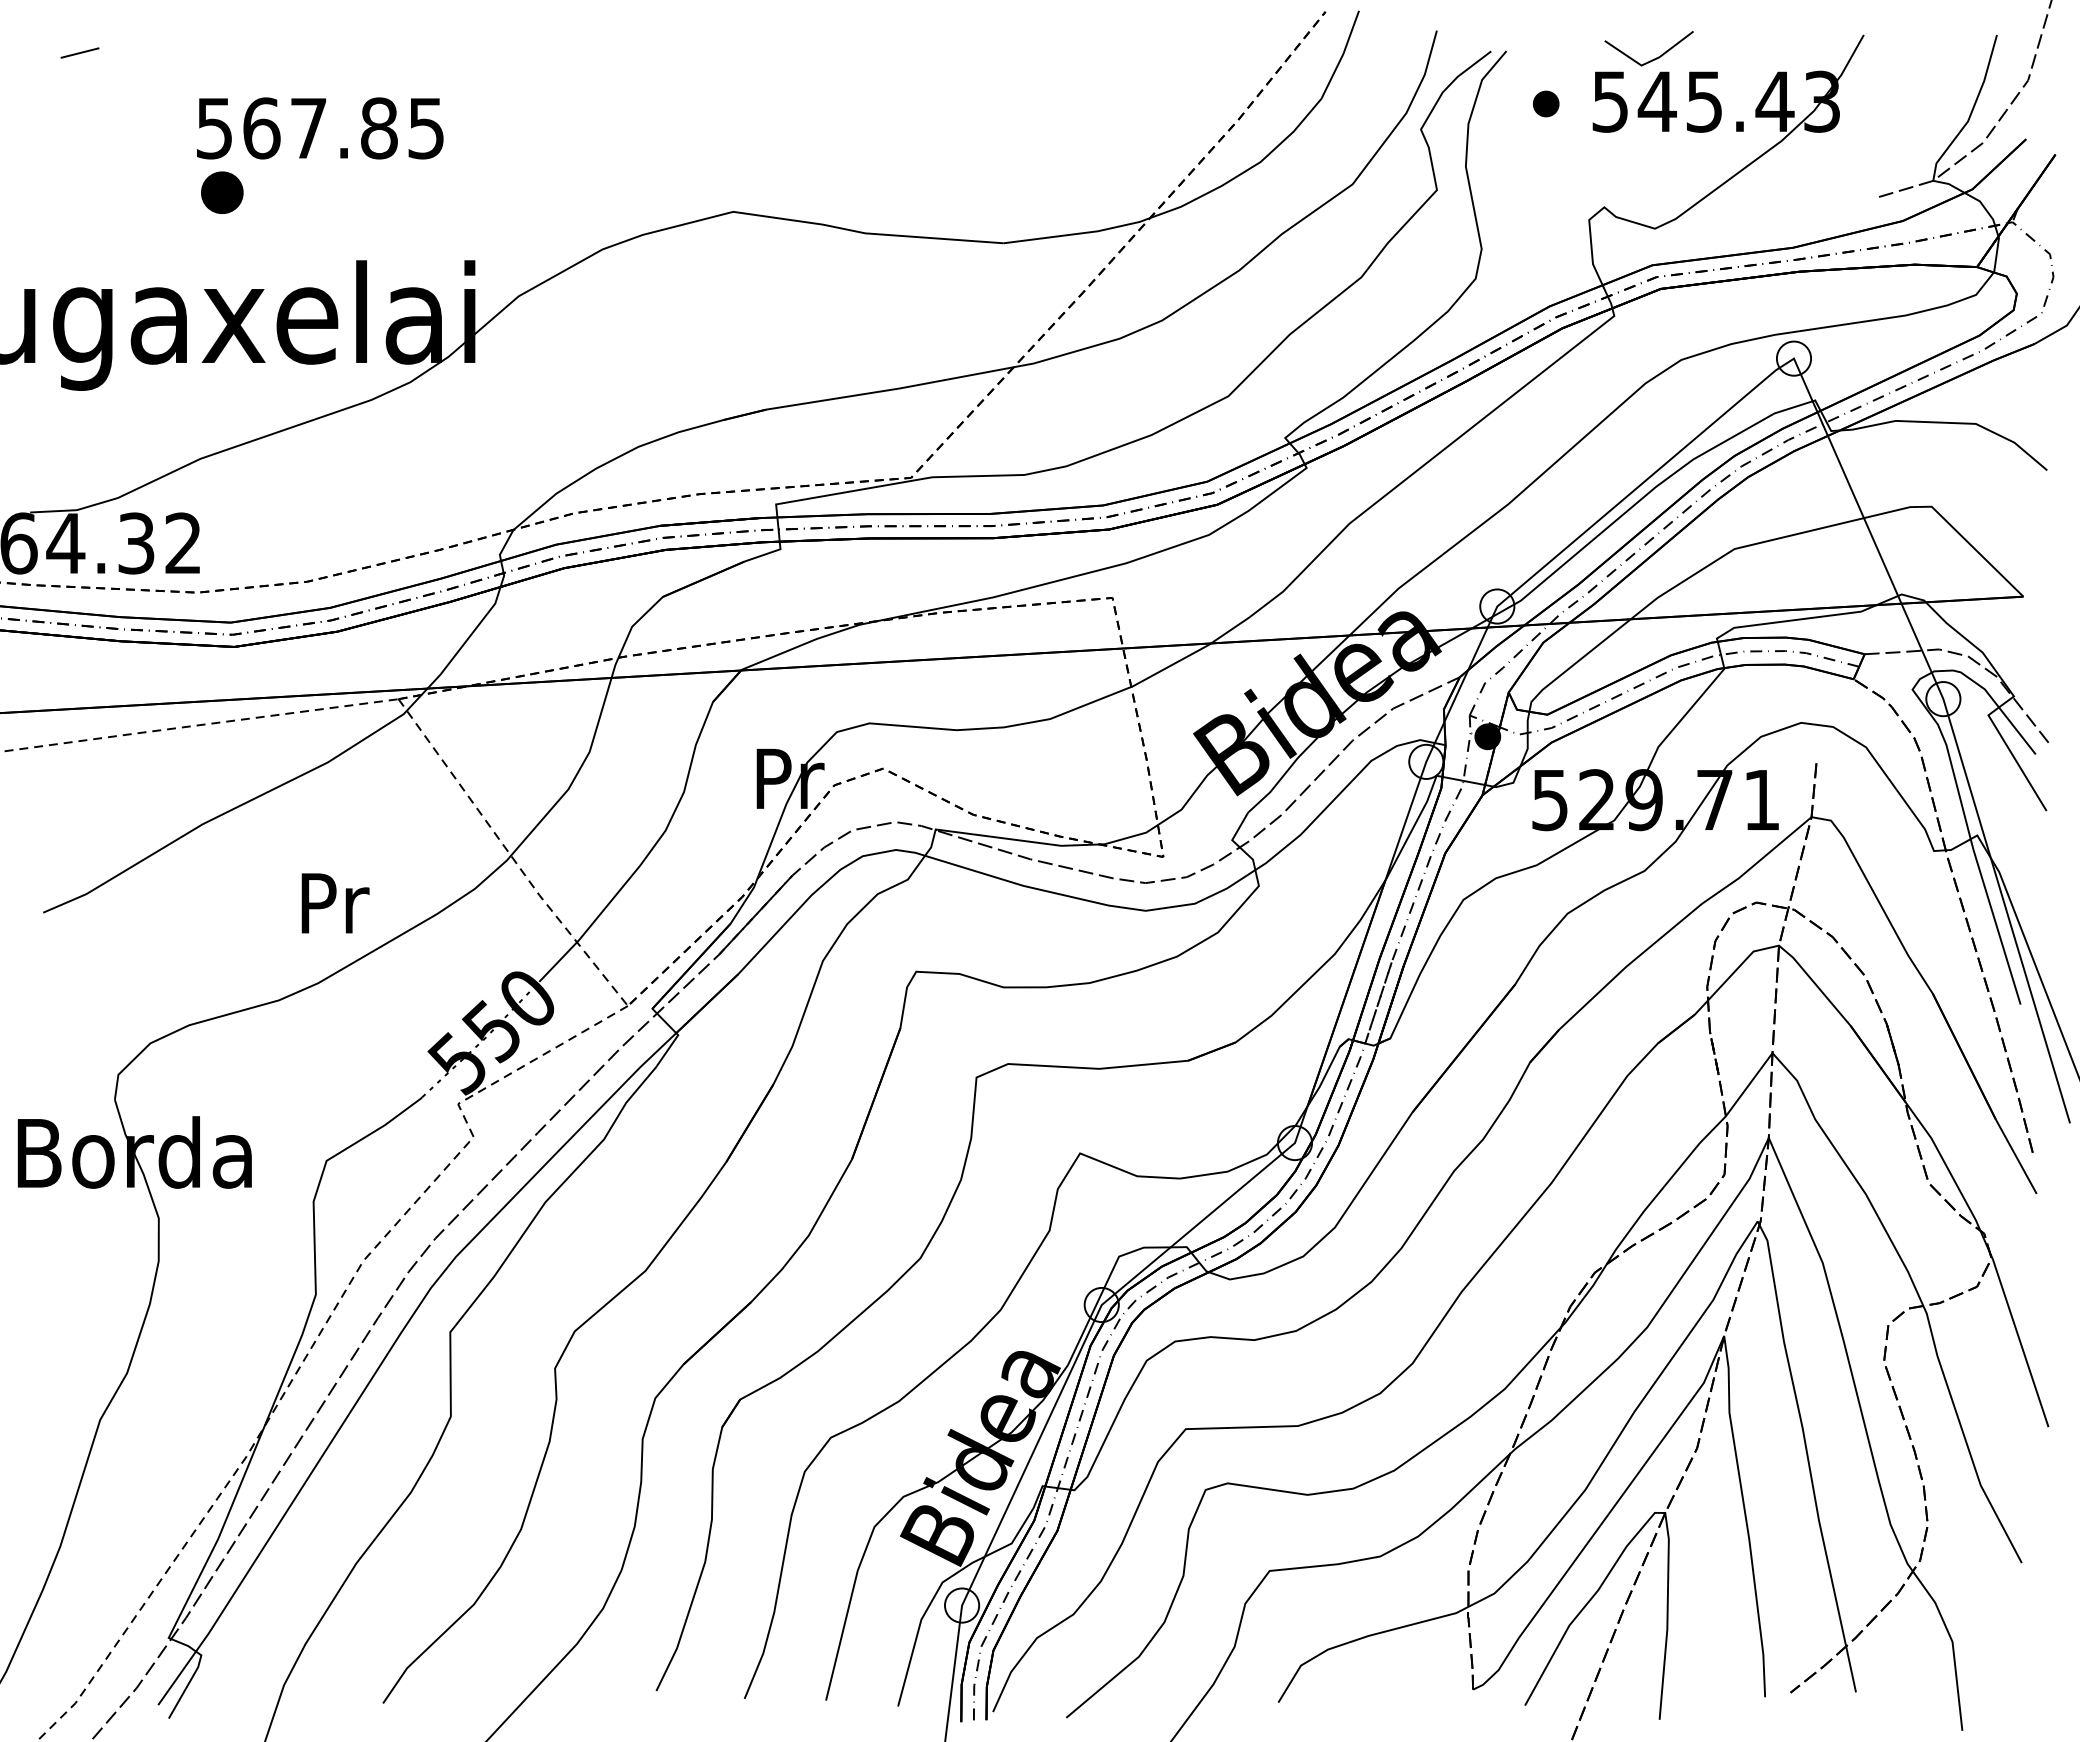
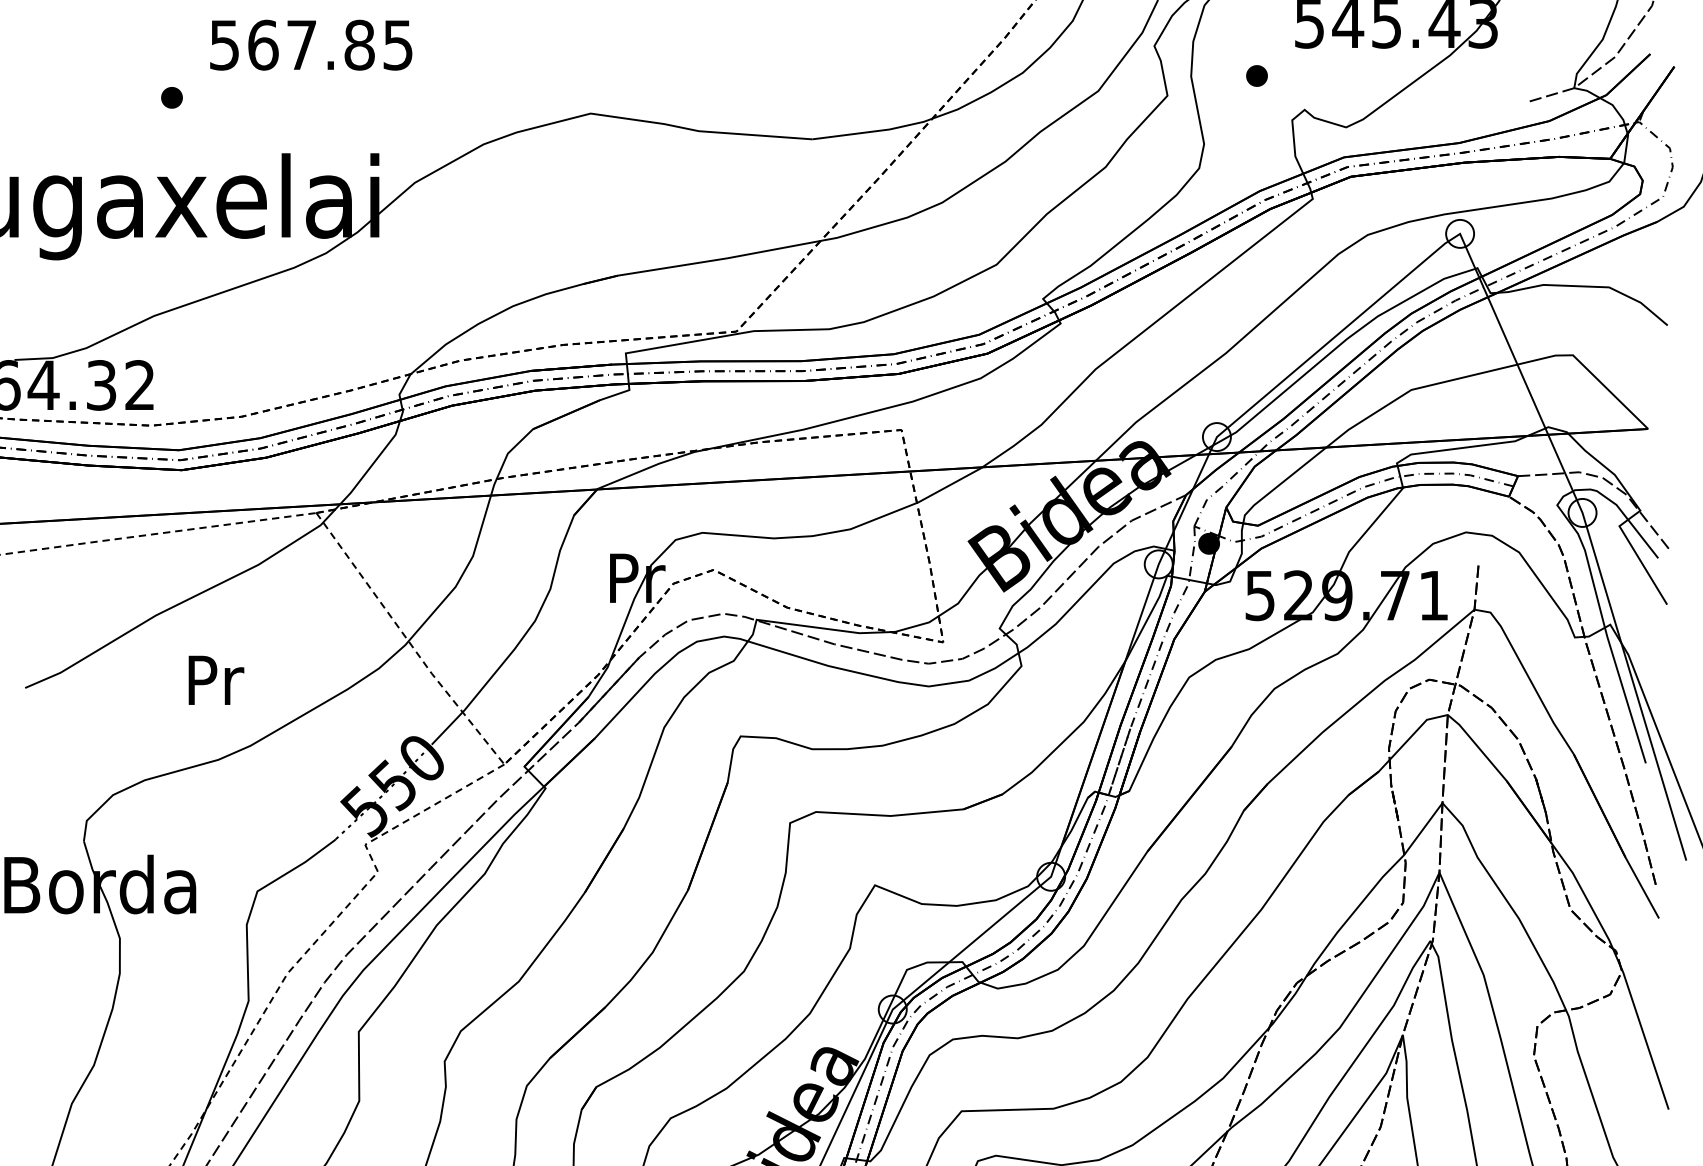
part: (1546, 103) -> (1257, 75), moved
text: (320, 128) -> (311, 45), moved
part: (222, 192) -> (172, 97), size x0.62
text: (335, 903) -> (216, 680), moved

